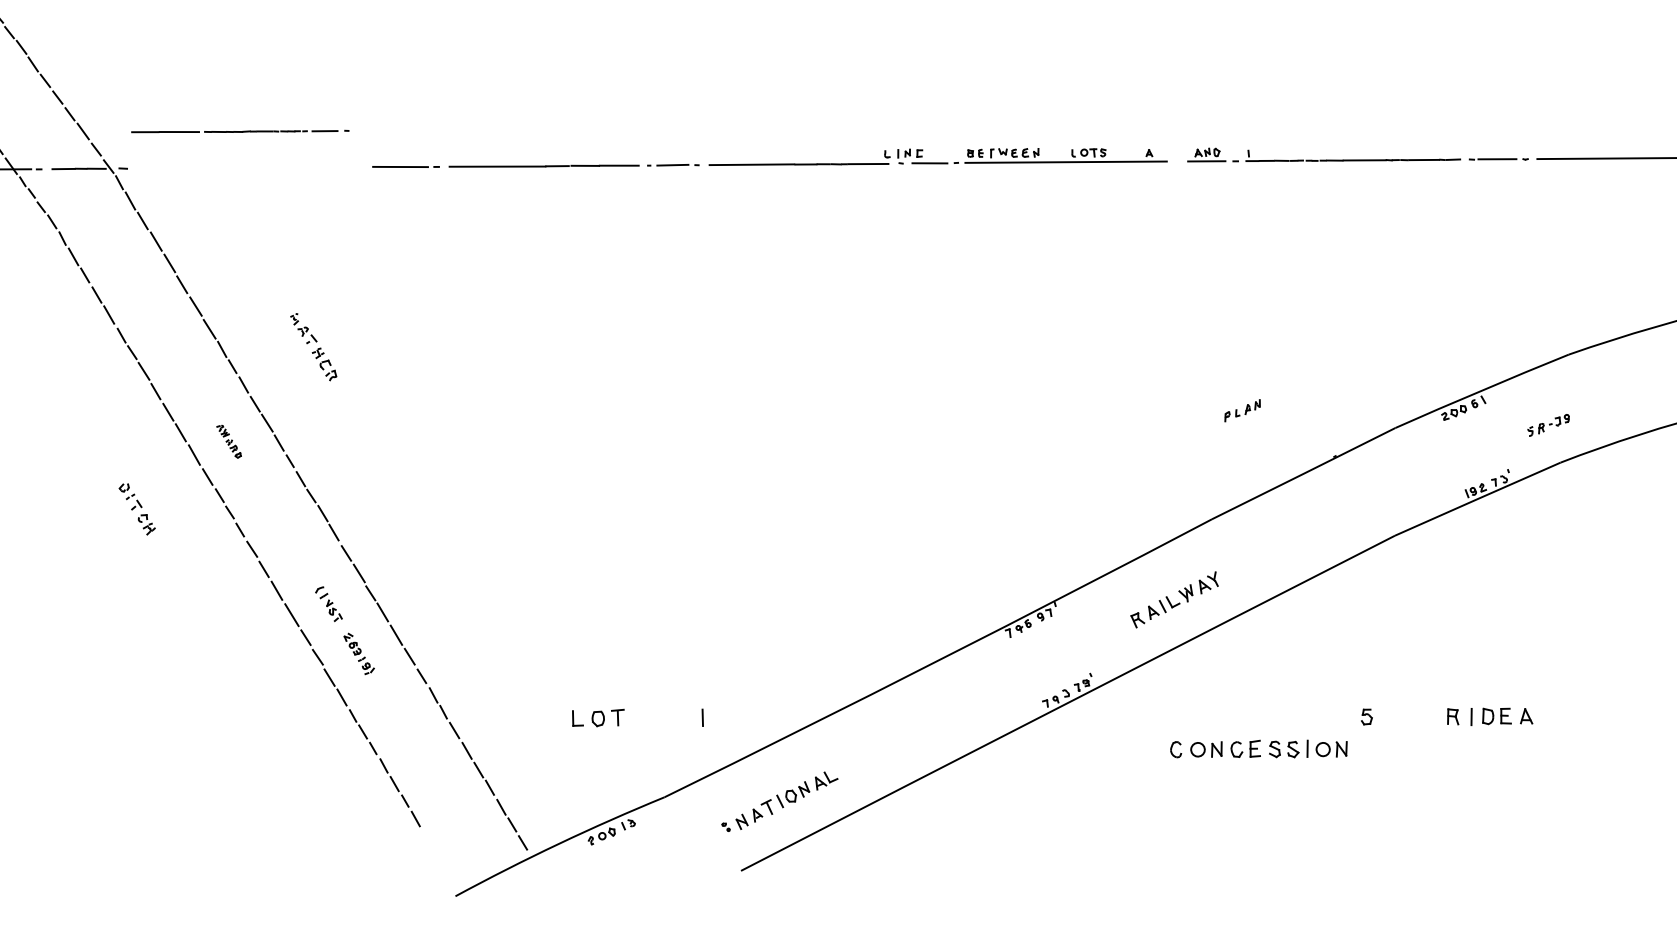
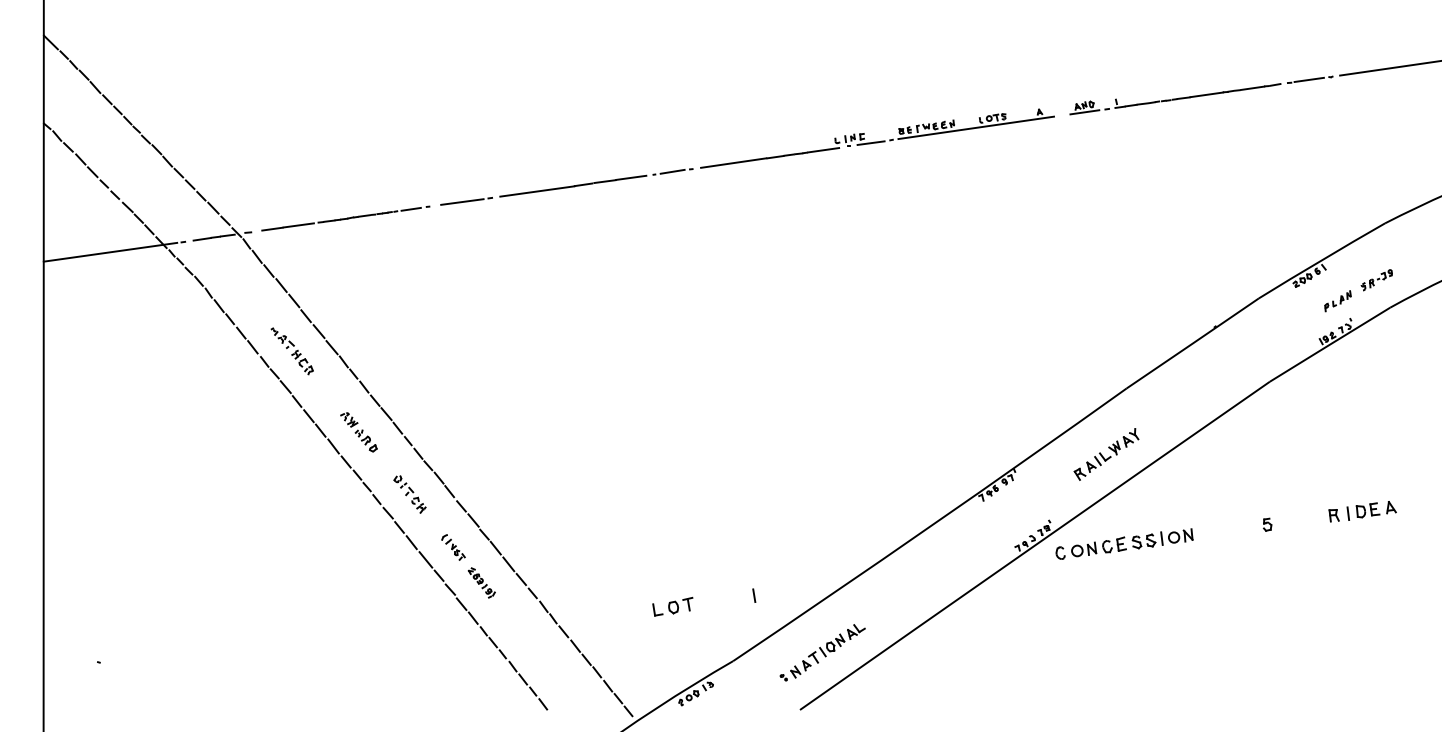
line: (239, 131) -> (345, 218), moved
part: (312, 348) -> (291, 351), moved
part: (1242, 410) -> (1337, 301), moved
part: (228, 441) -> (358, 432), size x1.67
part: (136, 509) -> (409, 494), moved
part: (1259, 748) -> (1124, 543), moved

